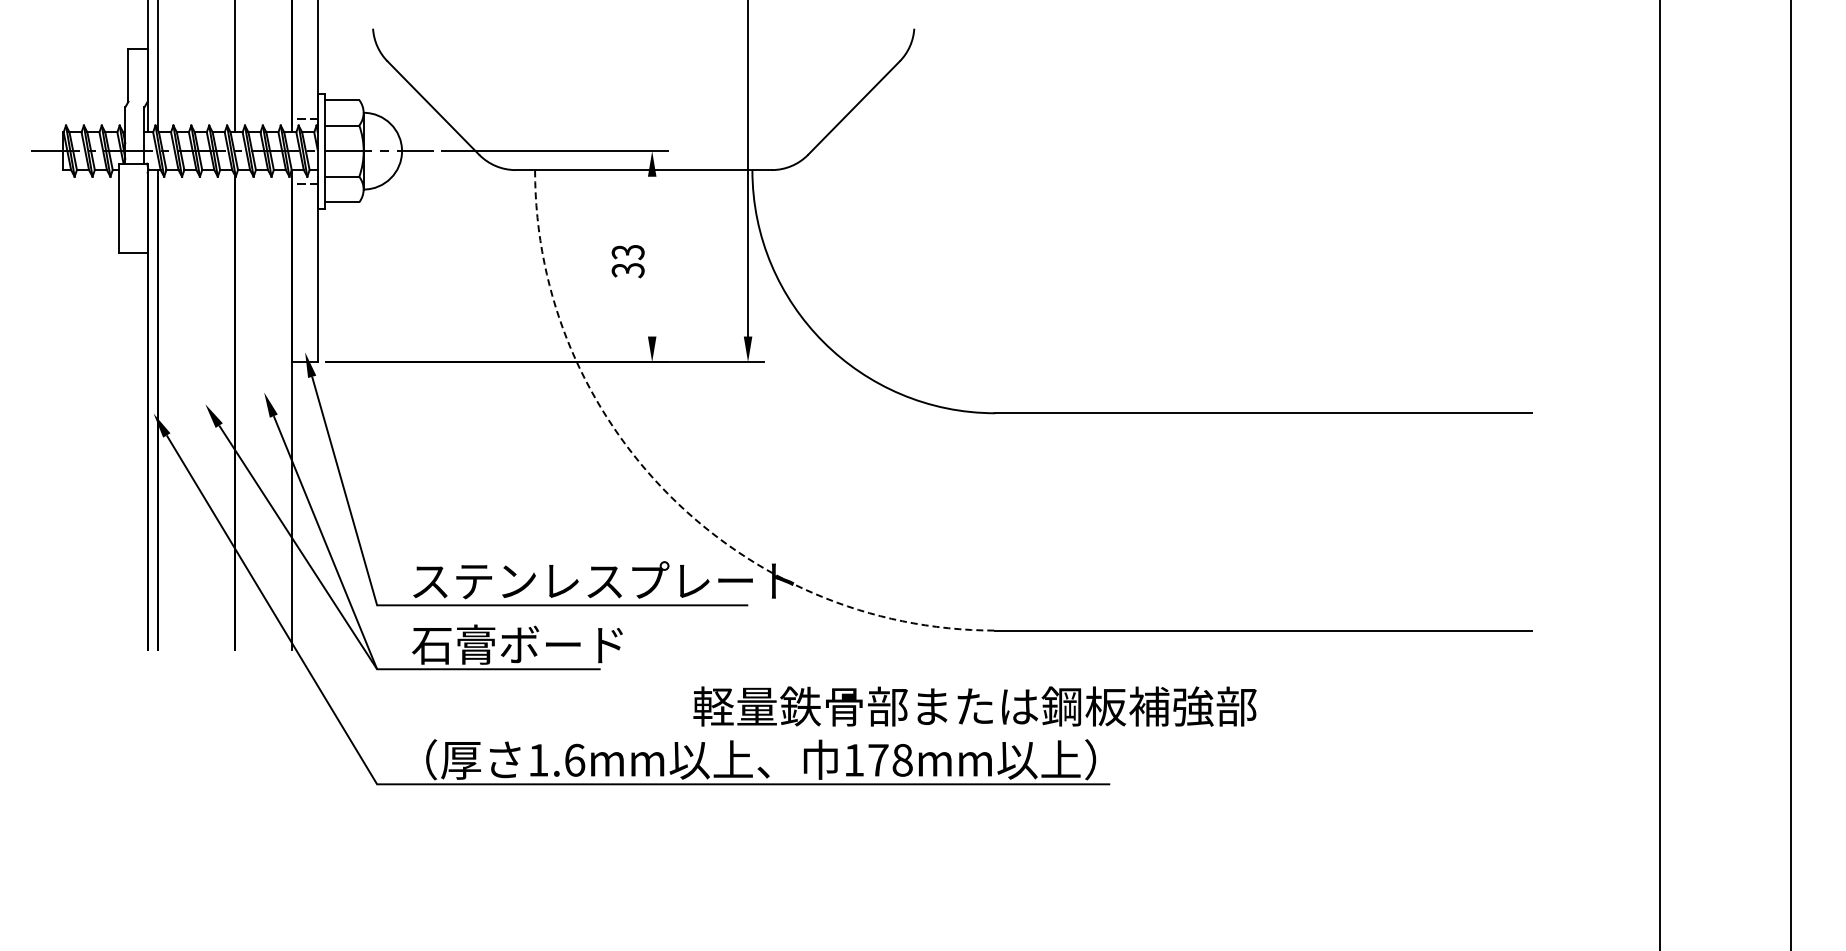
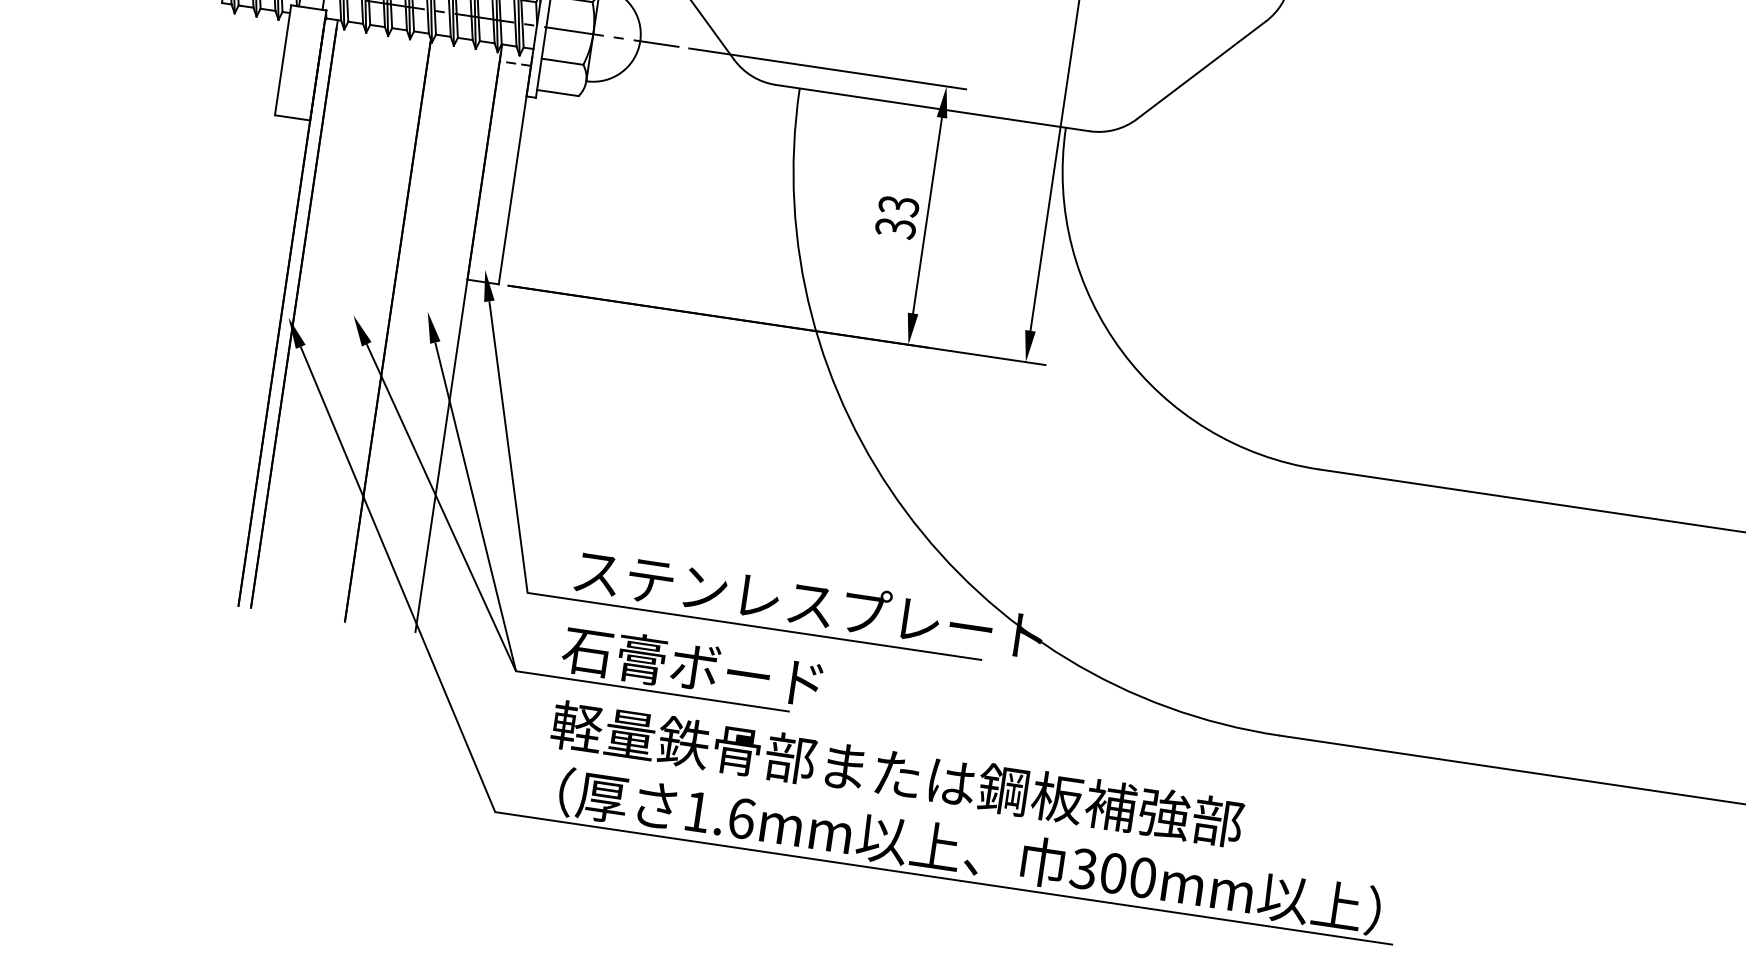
line: (652, 256) -> (927, 215), added
arc: (669, 495) -> (905, 511), dashed -> solid
text: (974, 706) -> (896, 774), moved
text: (877, 759) -> (1112, 872), 178mm -> 300mm

